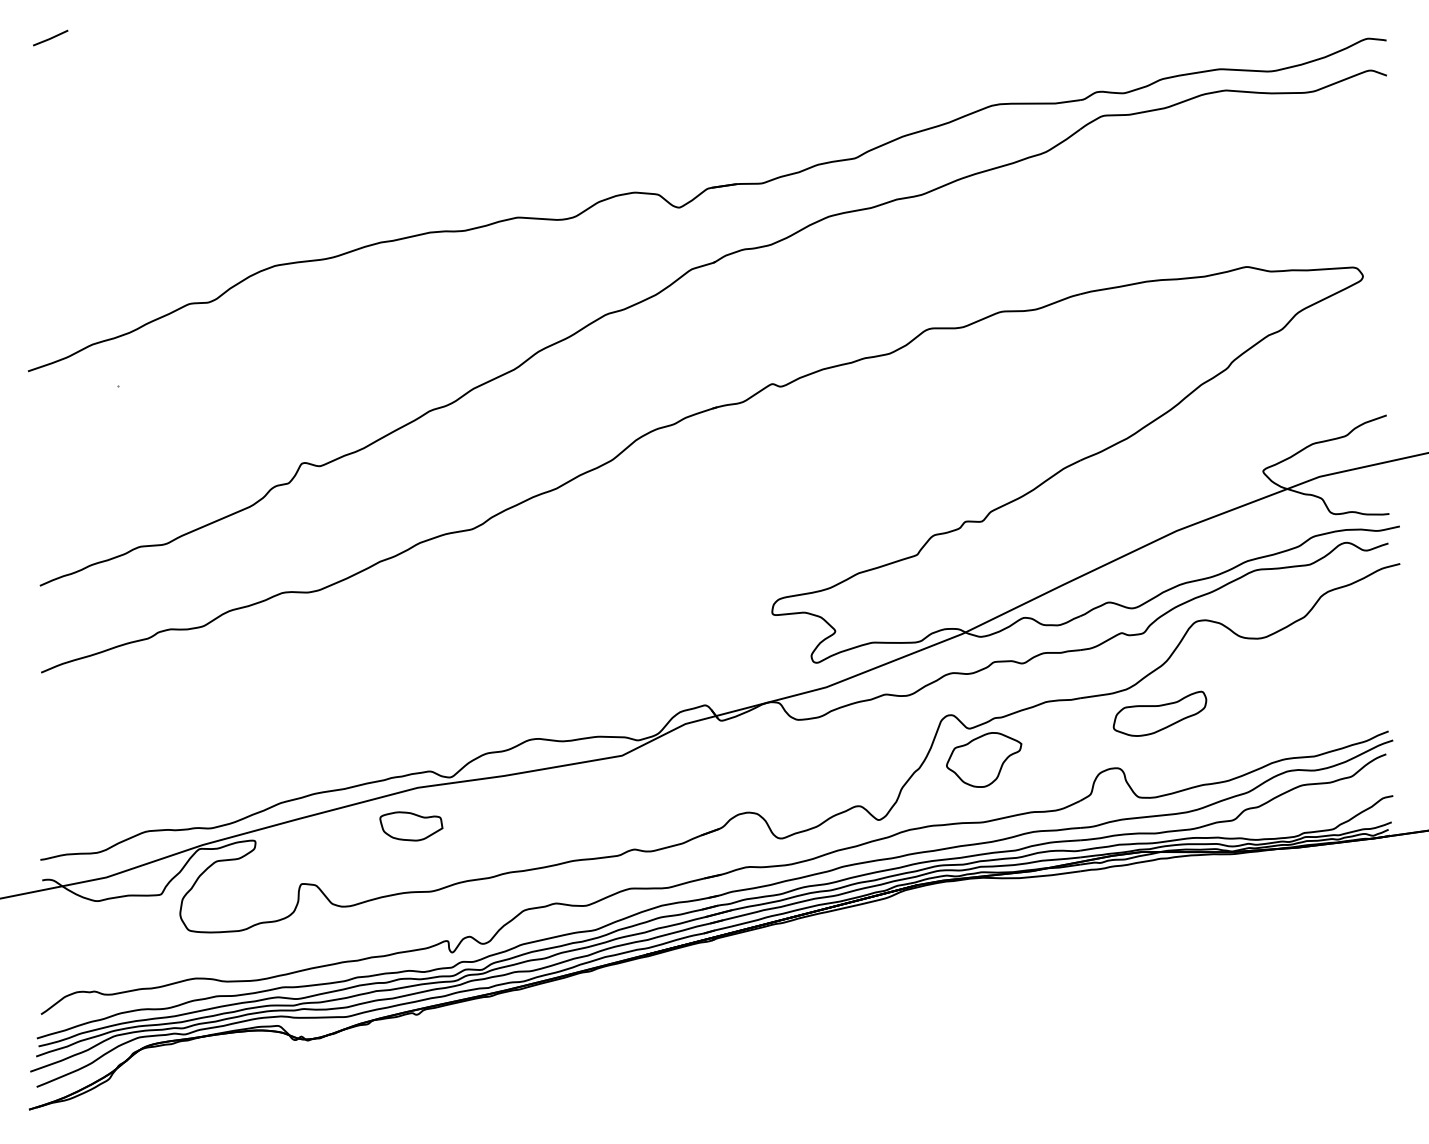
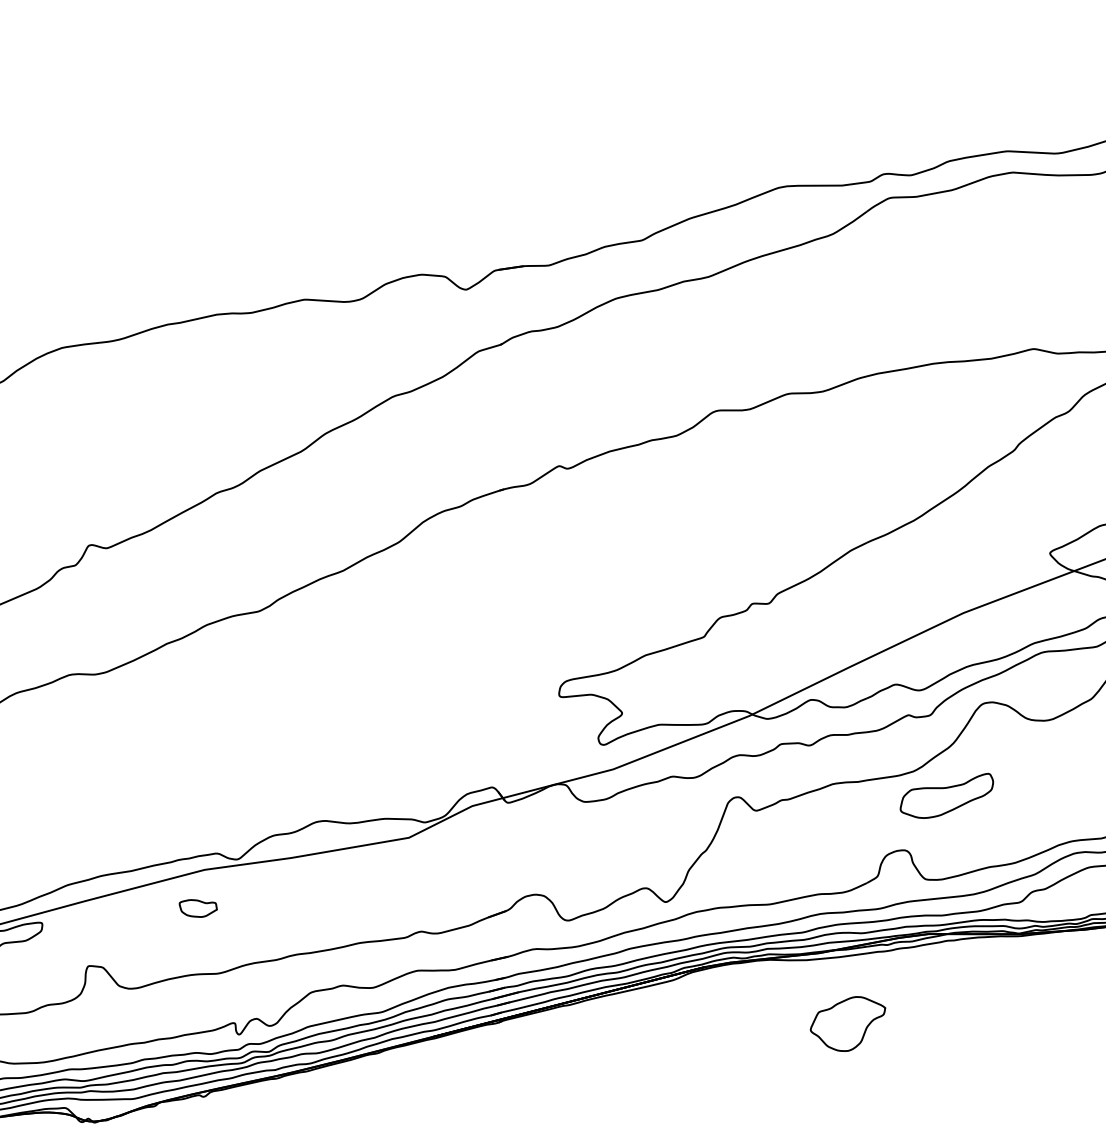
part: (984, 759) -> (848, 1023), moved
part: (411, 826) -> (198, 908), size x0.6

